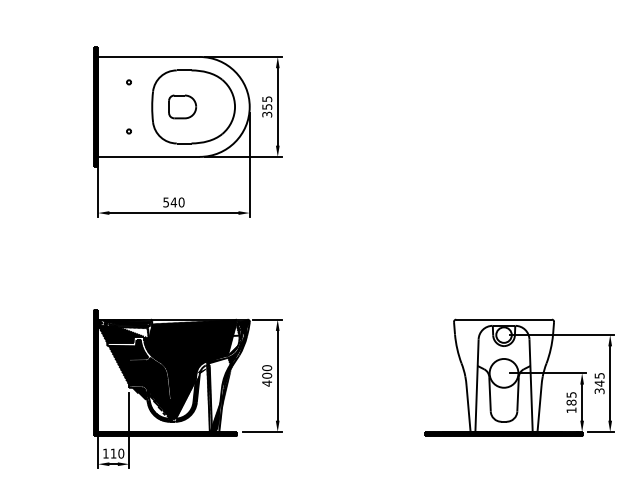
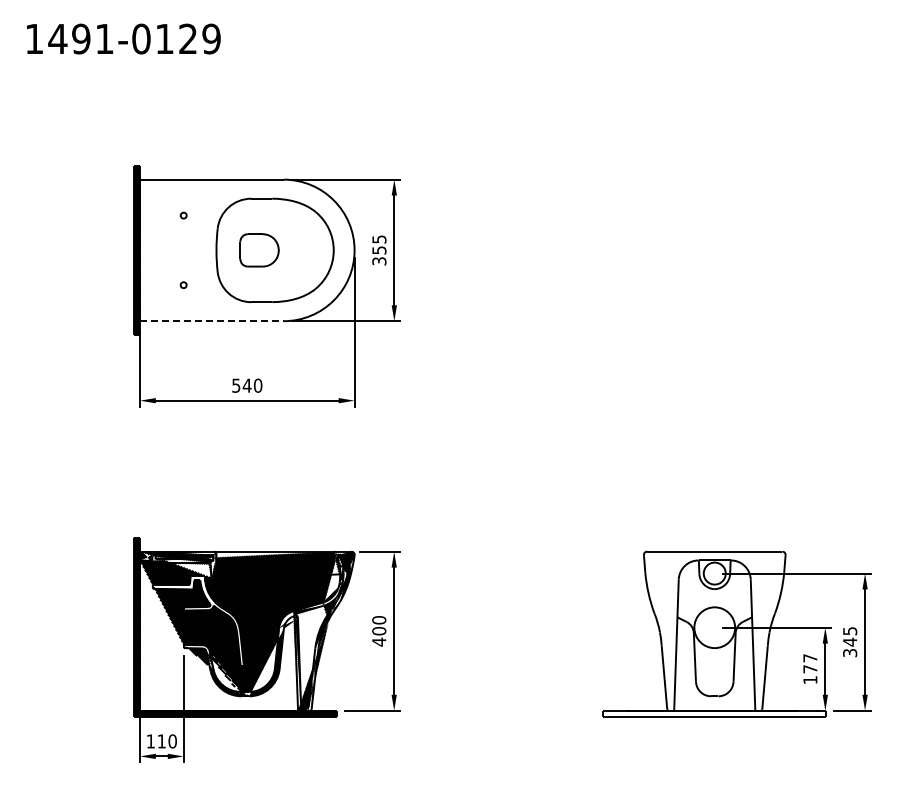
line: (148, 157) -> (211, 321), solid -> dashed
text: (571, 398) -> (810, 663), 185 -> 177
hatch: (503, 433) -> (714, 713), removed

